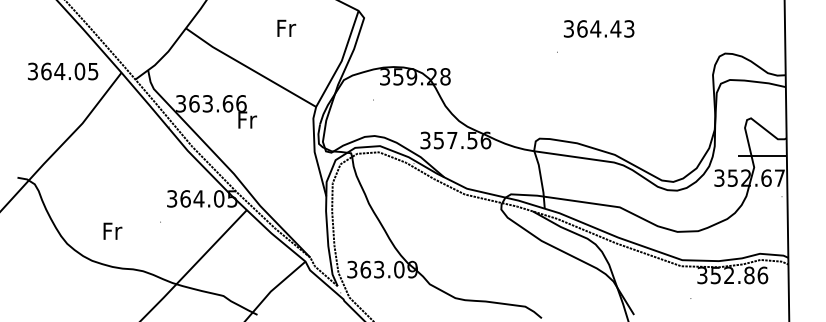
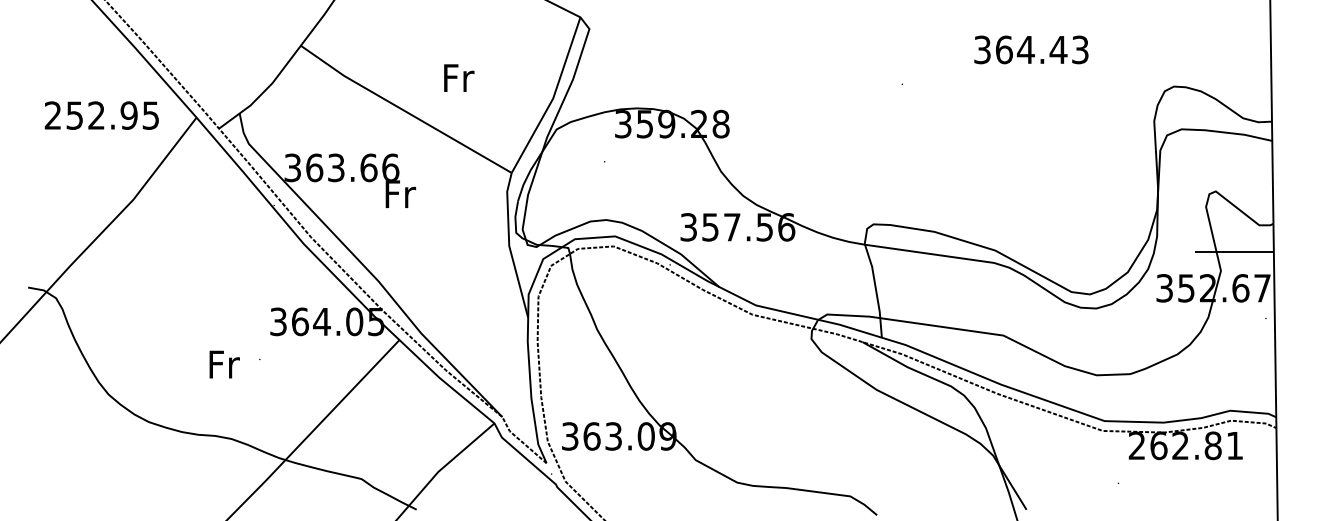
text: (286, 27) -> (458, 76), moved
text: (599, 28) -> (1032, 49), moved
text: (56, 71) -> (91, 115), 364.05 -> 252.95
text: (112, 230) -> (224, 363), moved
text: (732, 275) -> (1185, 445), 352.86 -> 262.81

